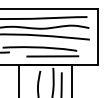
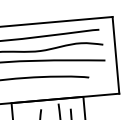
line: (52, 56) -> (56, 88), removed

